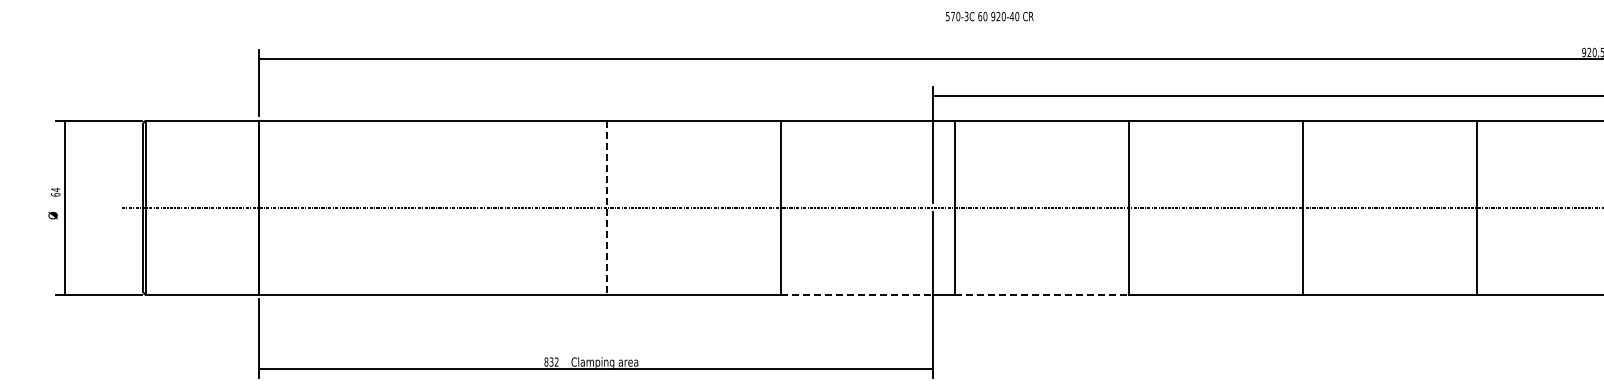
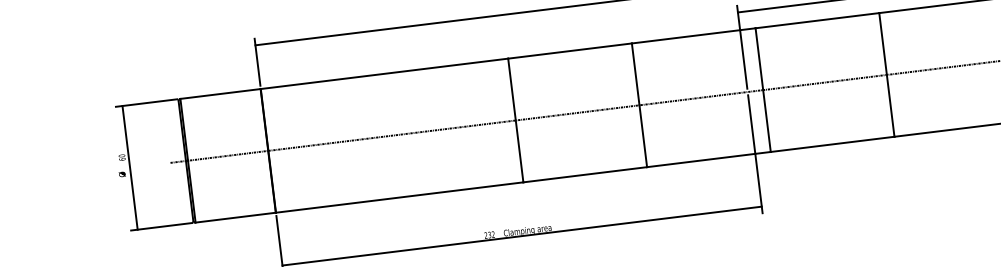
text: (55, 189) -> (121, 155), 64 -> 60
line: (607, 207) -> (516, 120), dashed -> solid
line: (857, 294) -> (701, 160), dashed -> solid
line: (1041, 294) -> (832, 144), dashed -> solid
text: (546, 361) -> (486, 235), 832 -> 232

